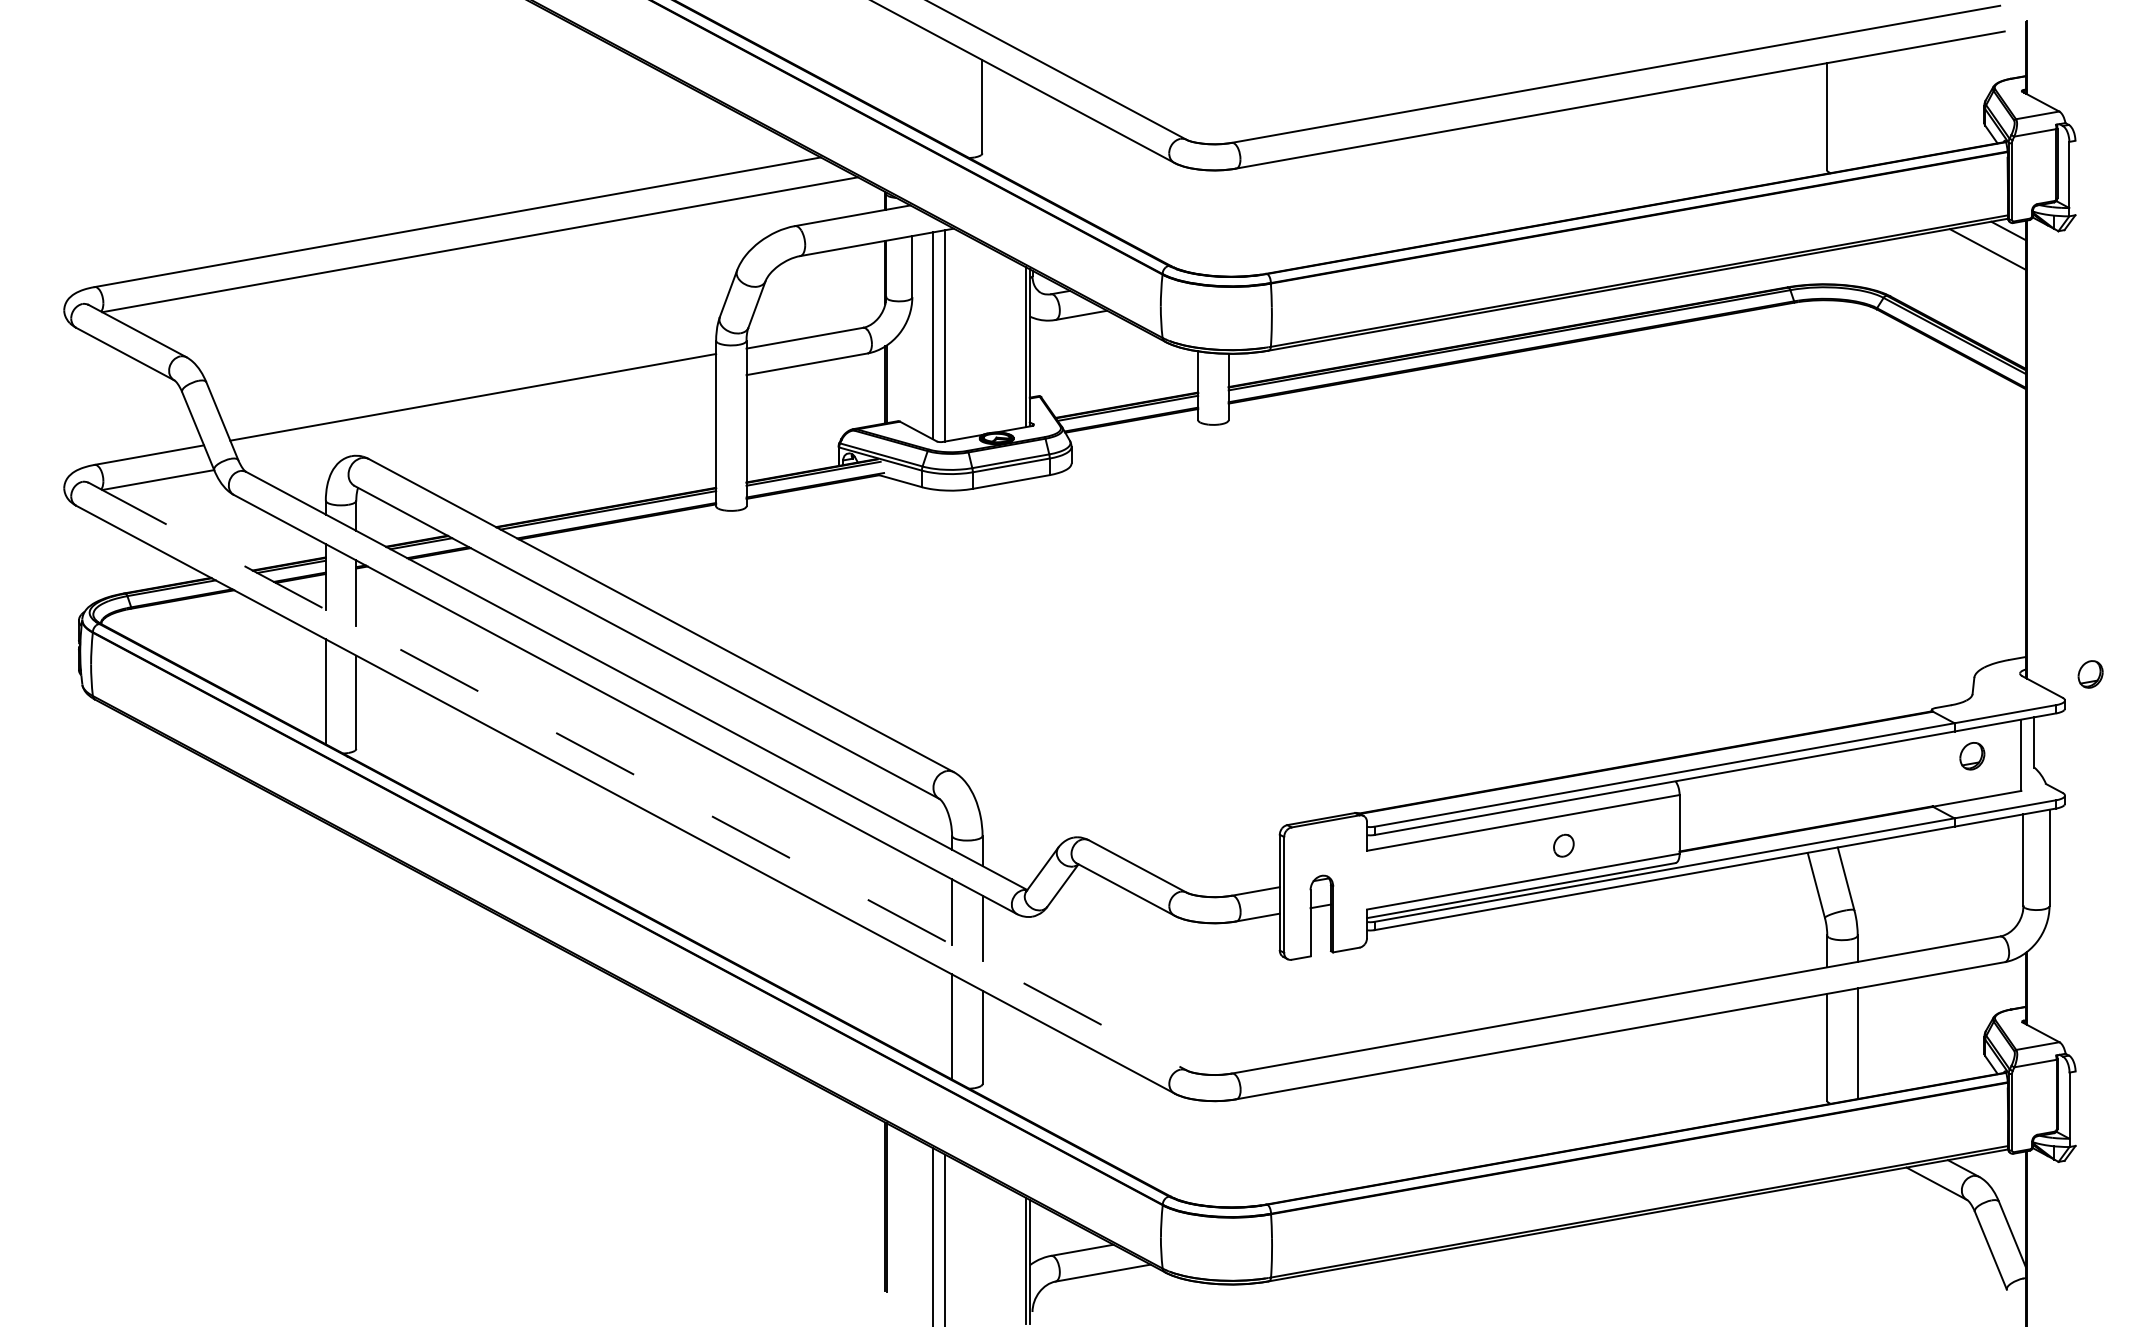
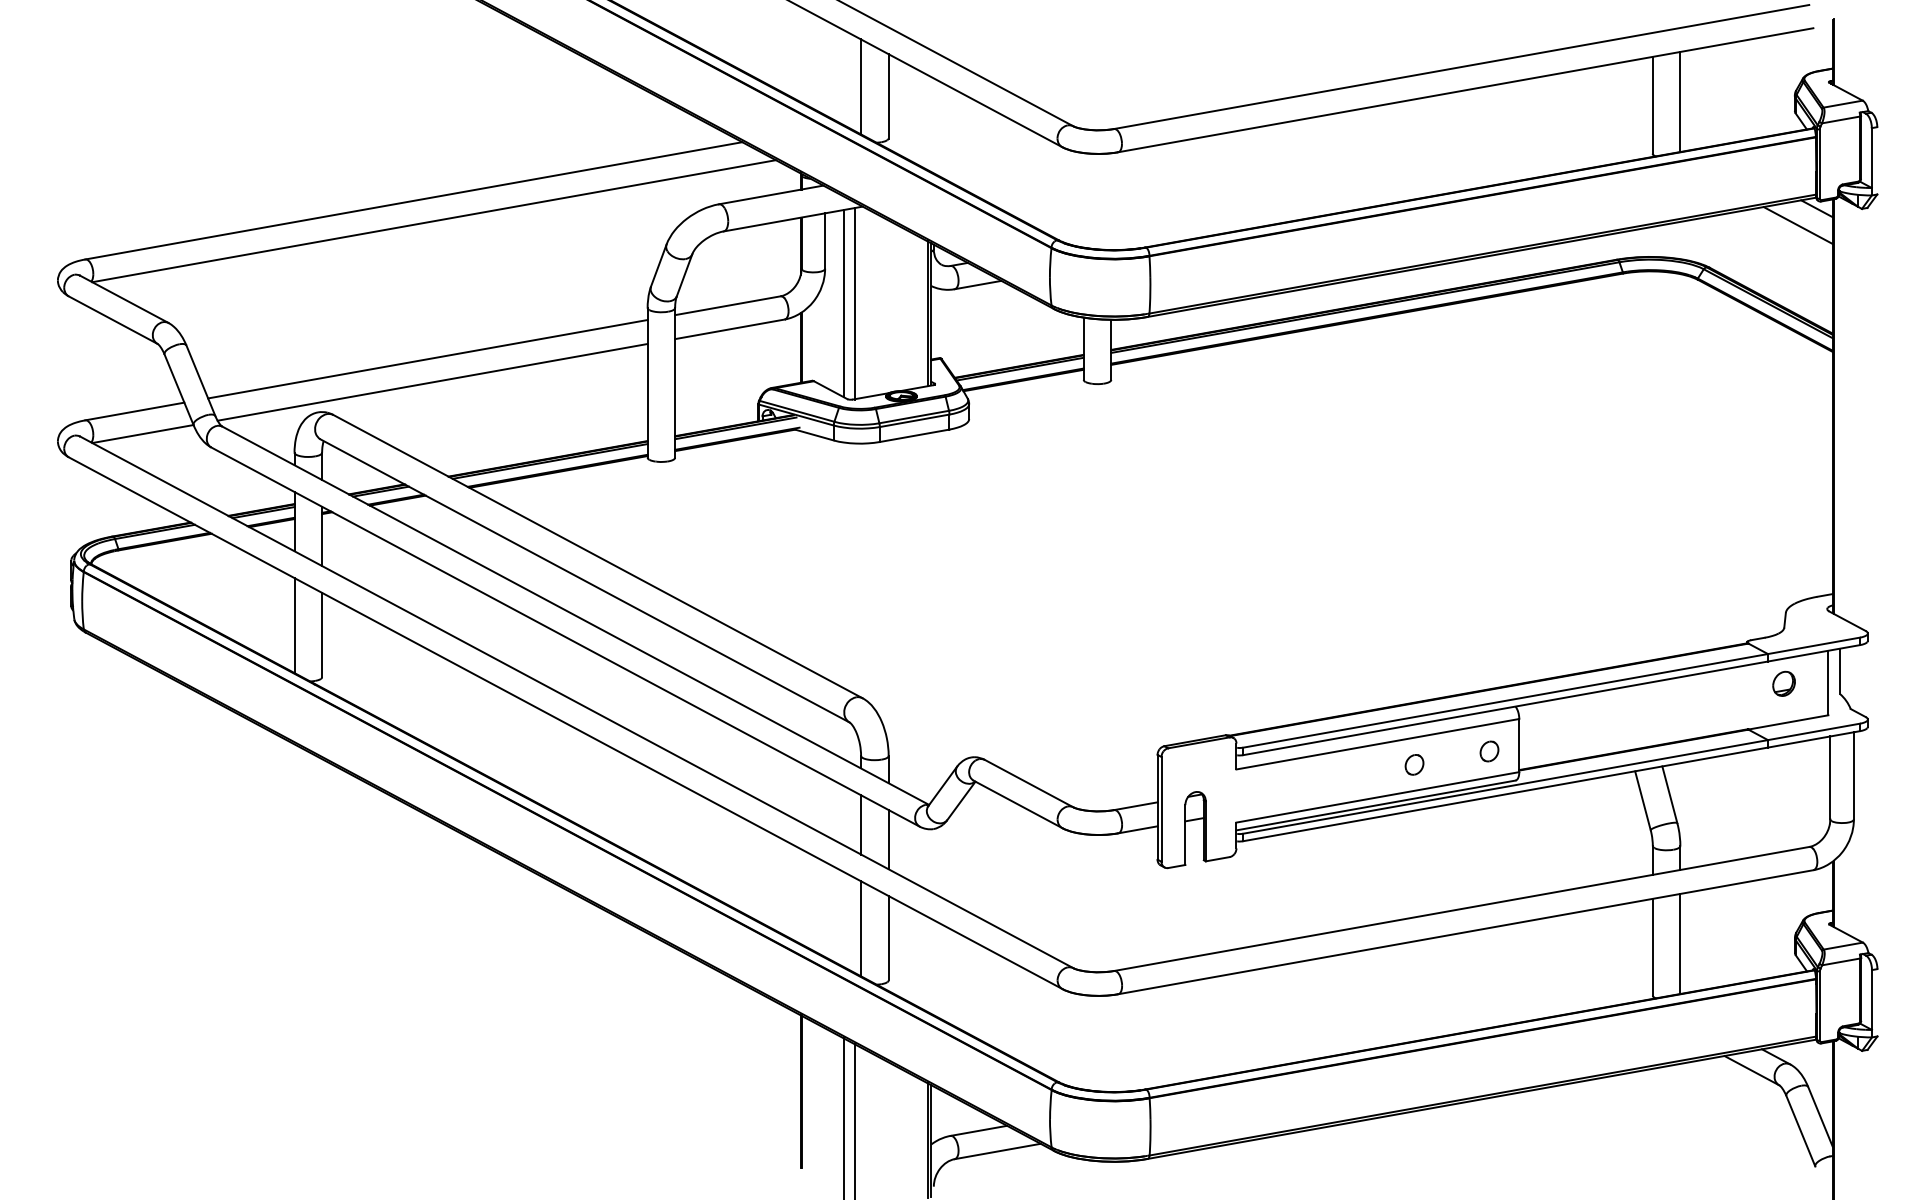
line: (951, 95) -> (860, 86), added
line: (1857, 113) -> (1680, 102), added
line: (478, 421) -> (432, 381), added
part: (2089, 674) -> (1890, 609), removed
line: (638, 776) -> (577, 702), dashed -> solid
part: (1646, 830) -> (1489, 751), added

